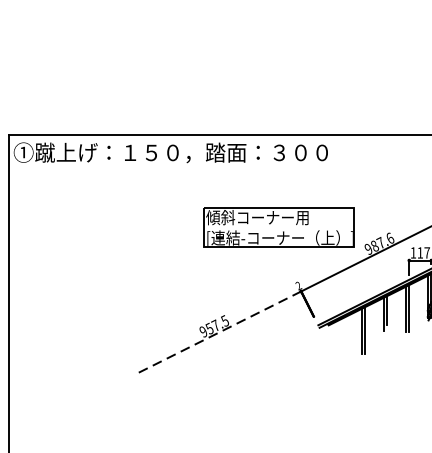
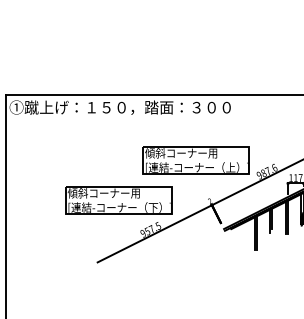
part: (168, 284) -> (118, 200), added
line: (219, 331) -> (154, 233), dashed -> solid

